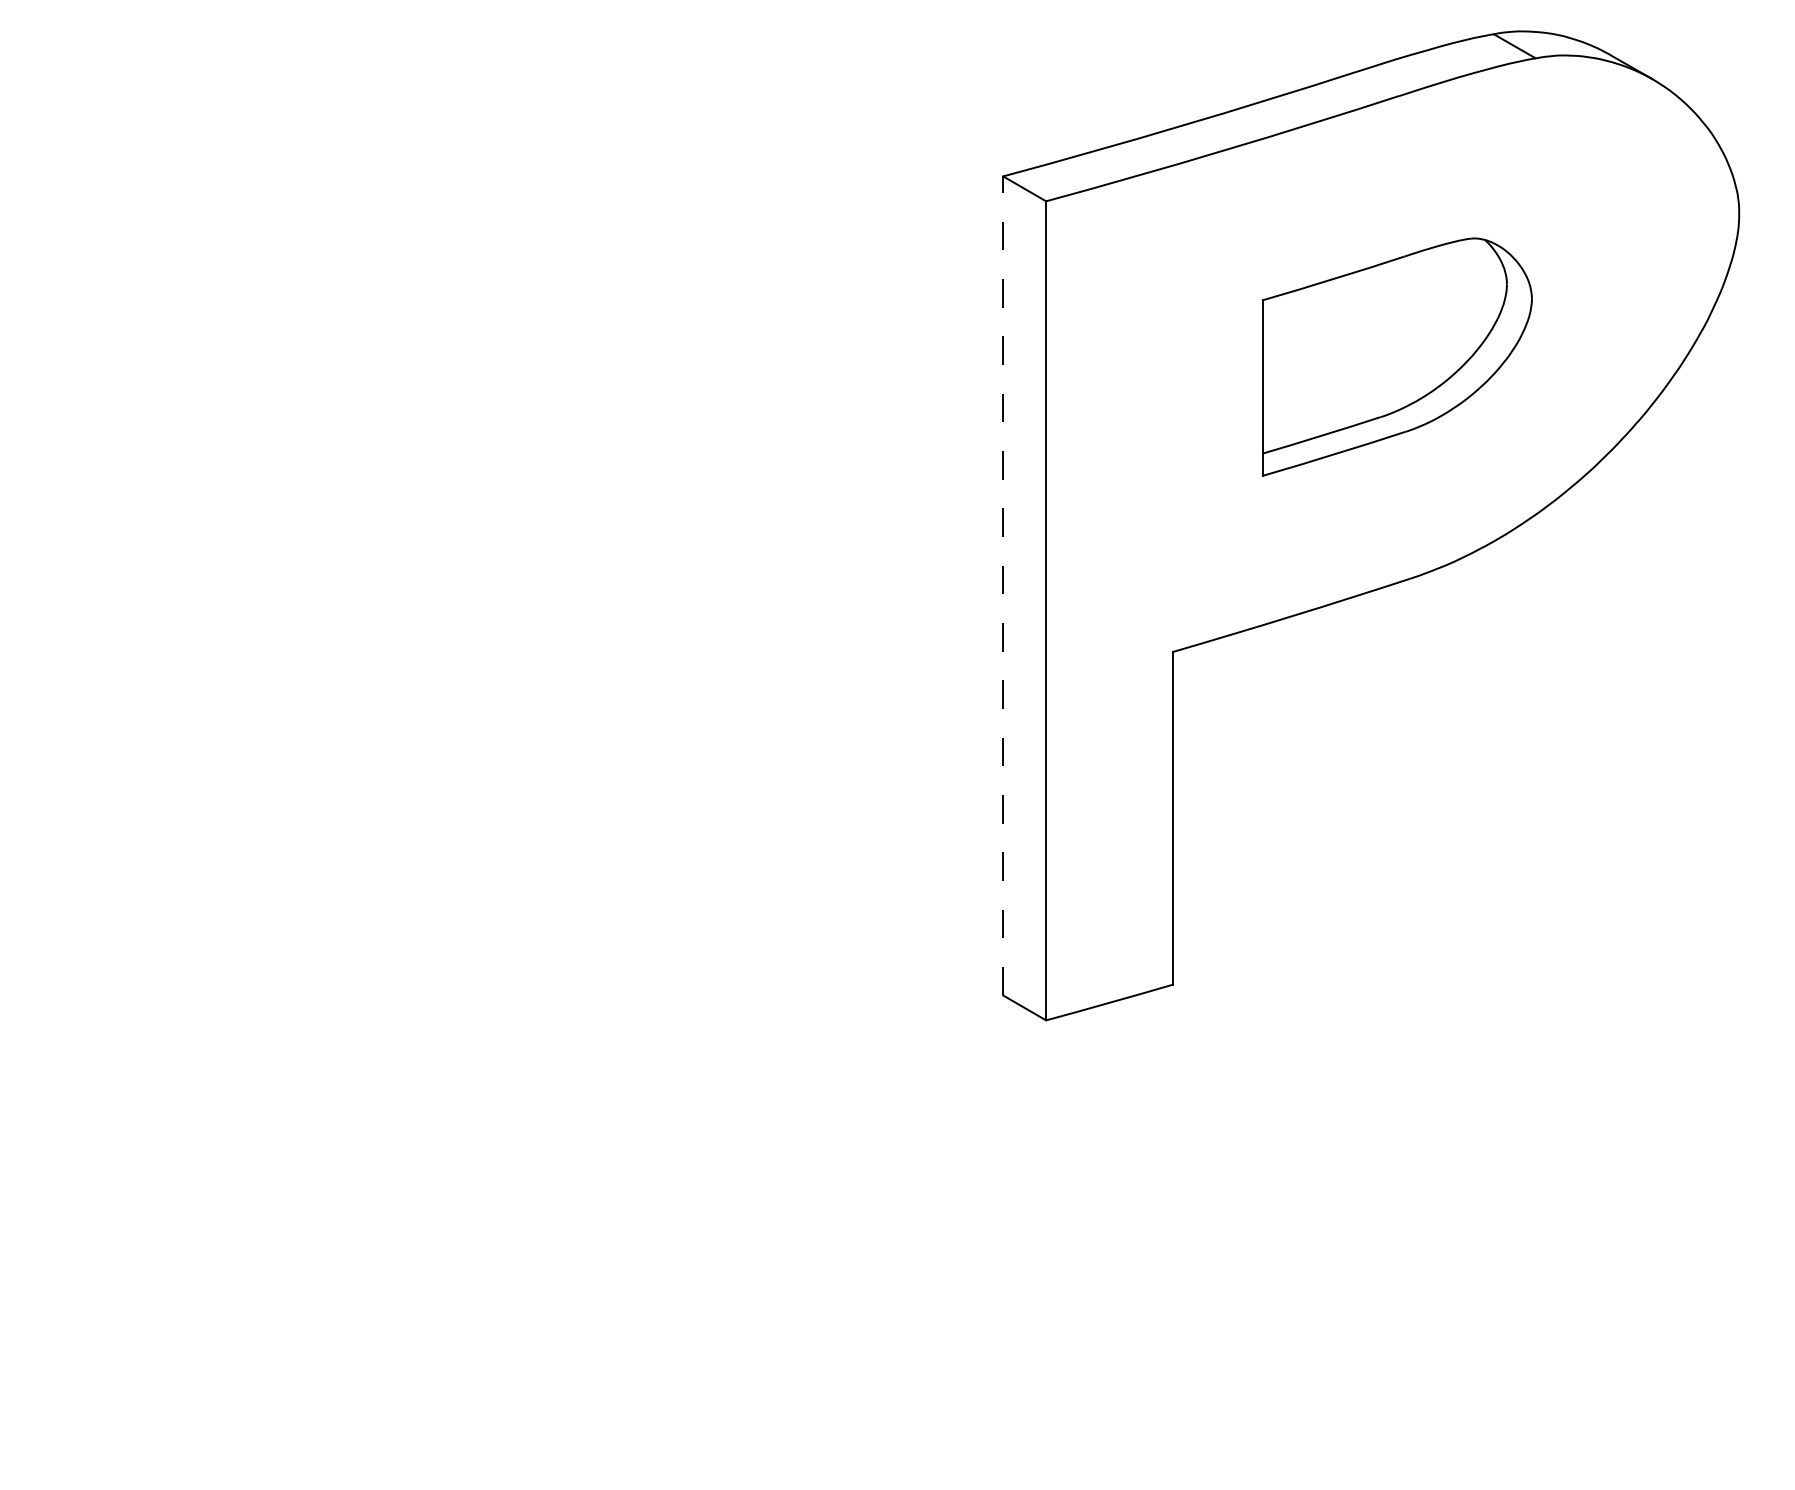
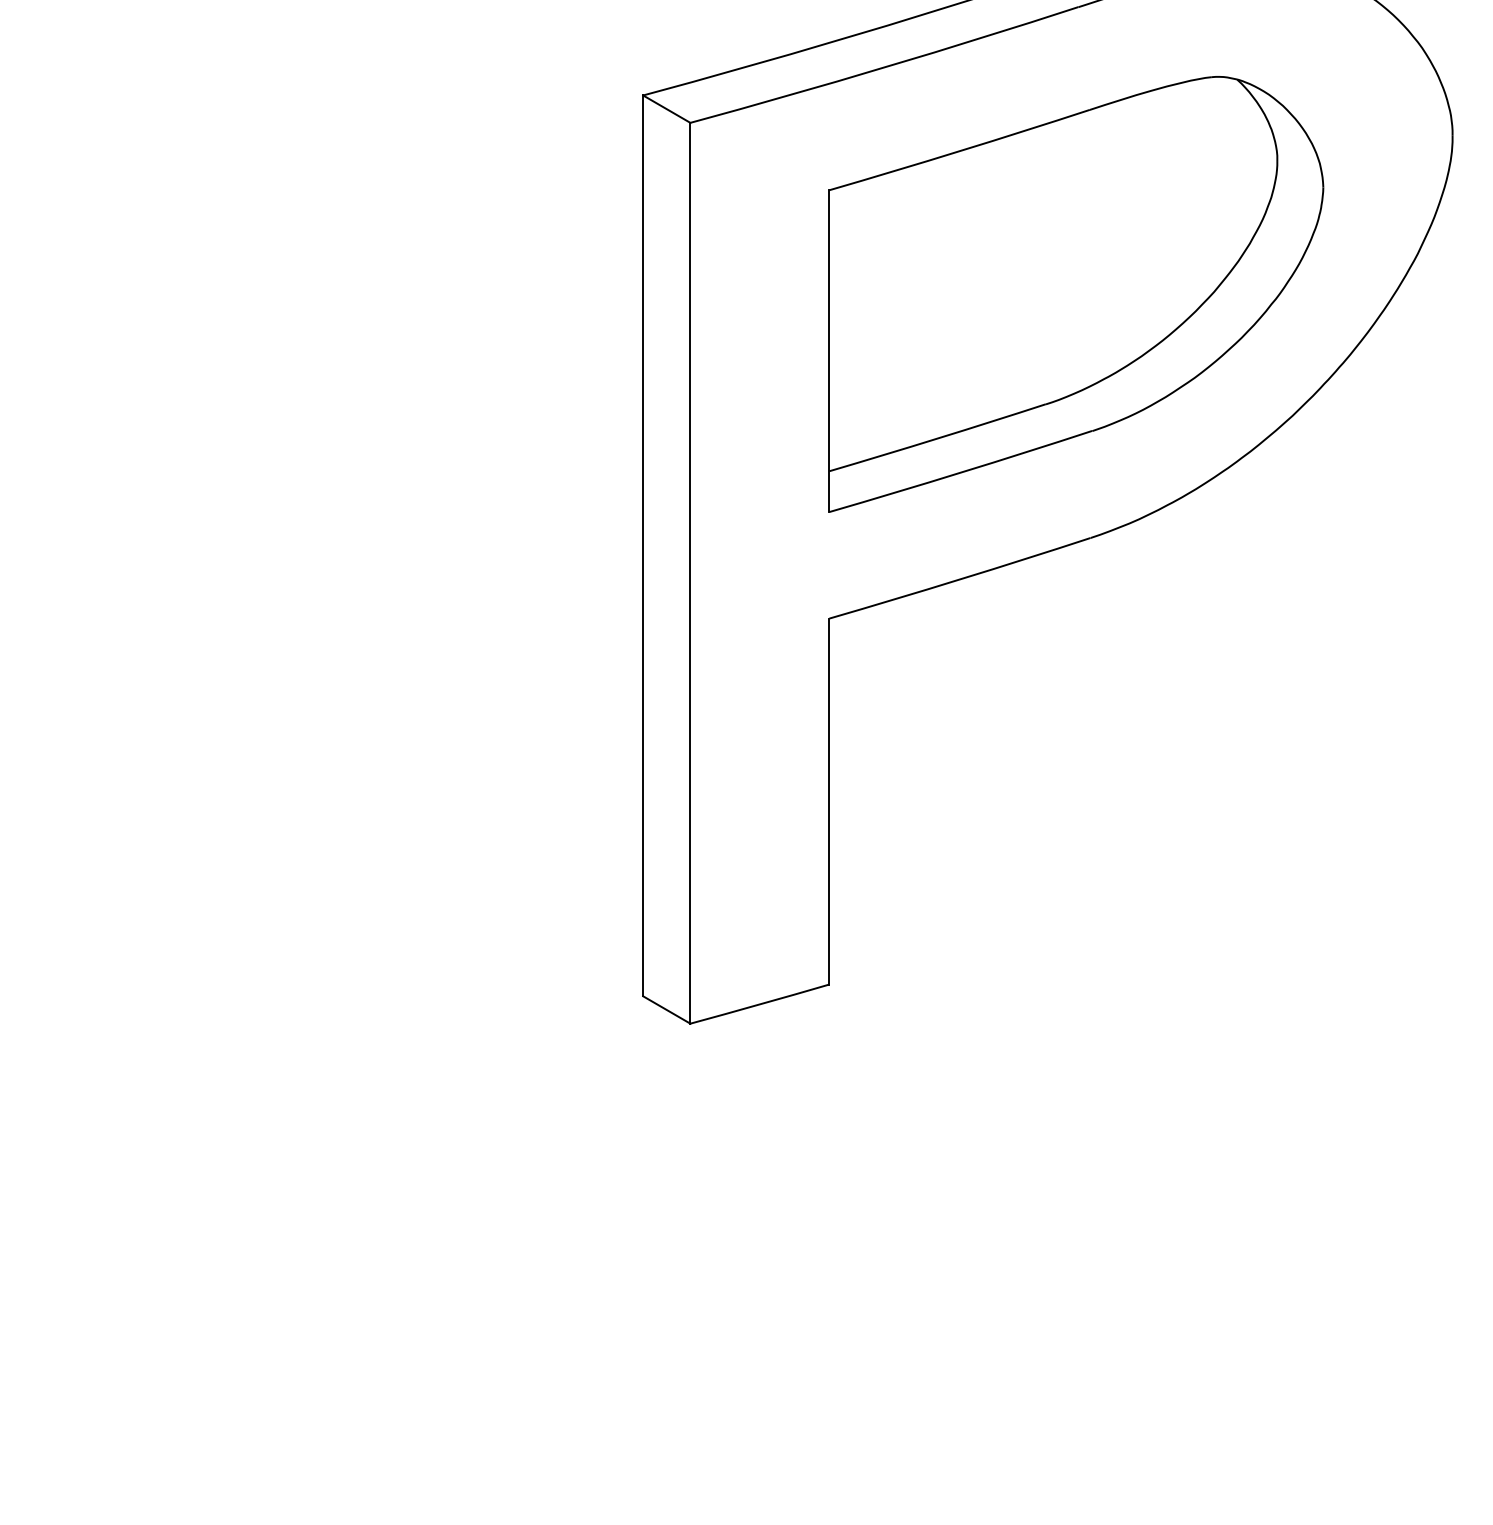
part: (1397, 356) -> (1076, 293), size x1.67
line: (1003, 585) -> (643, 545), dashed -> solid

